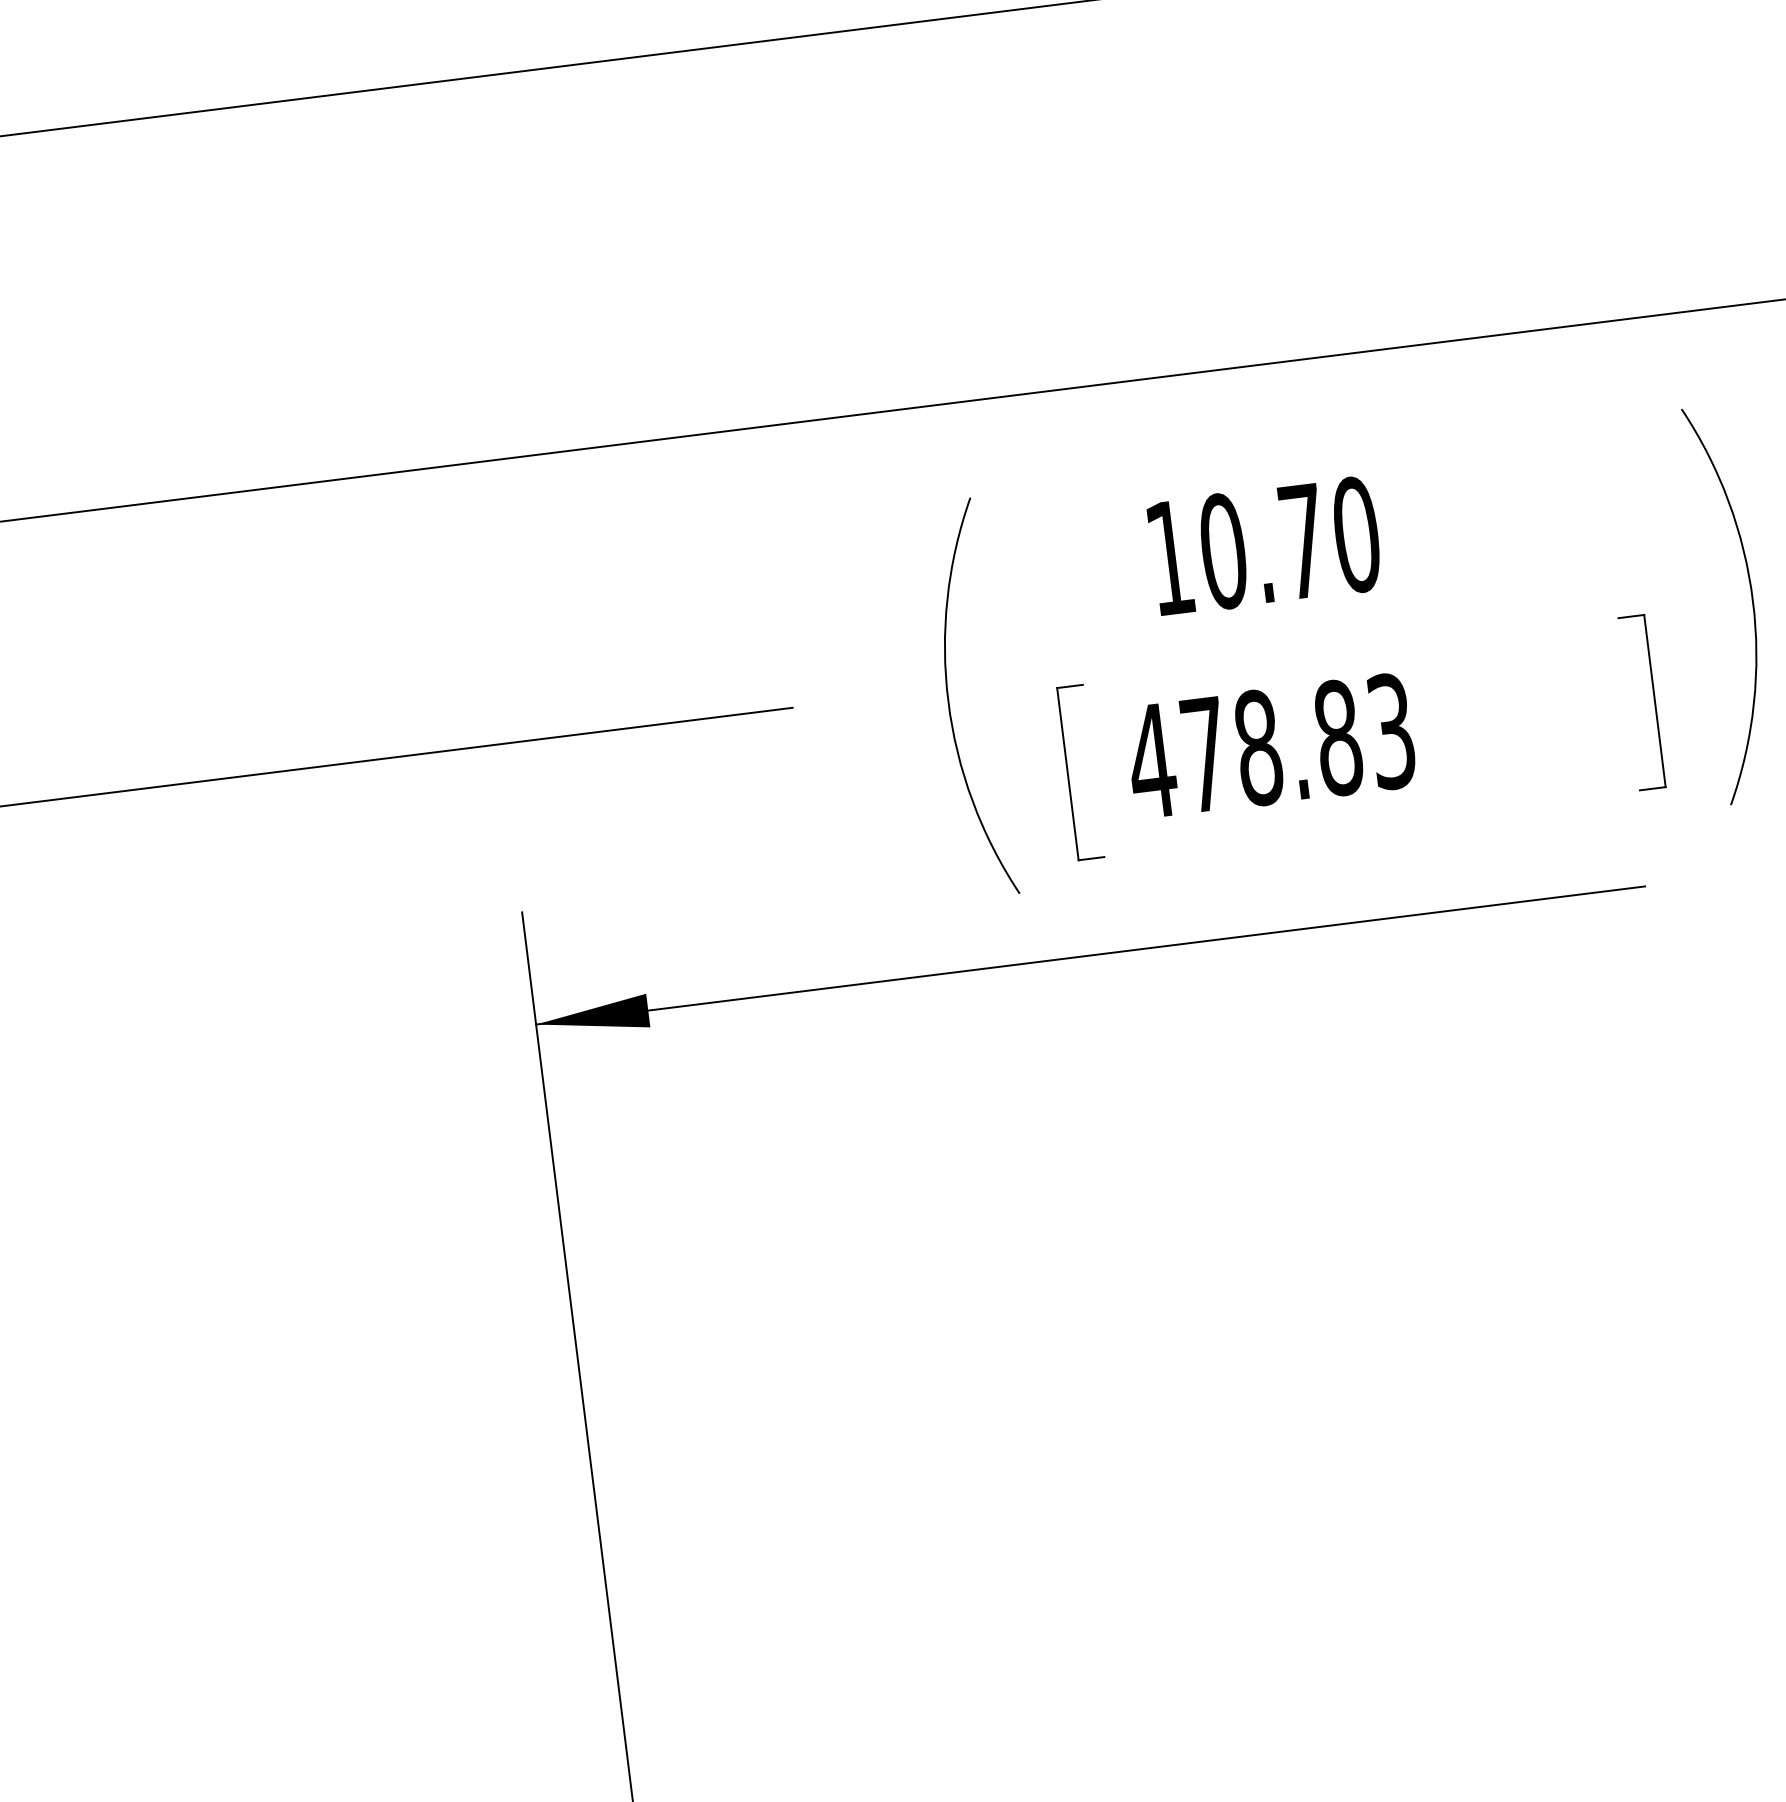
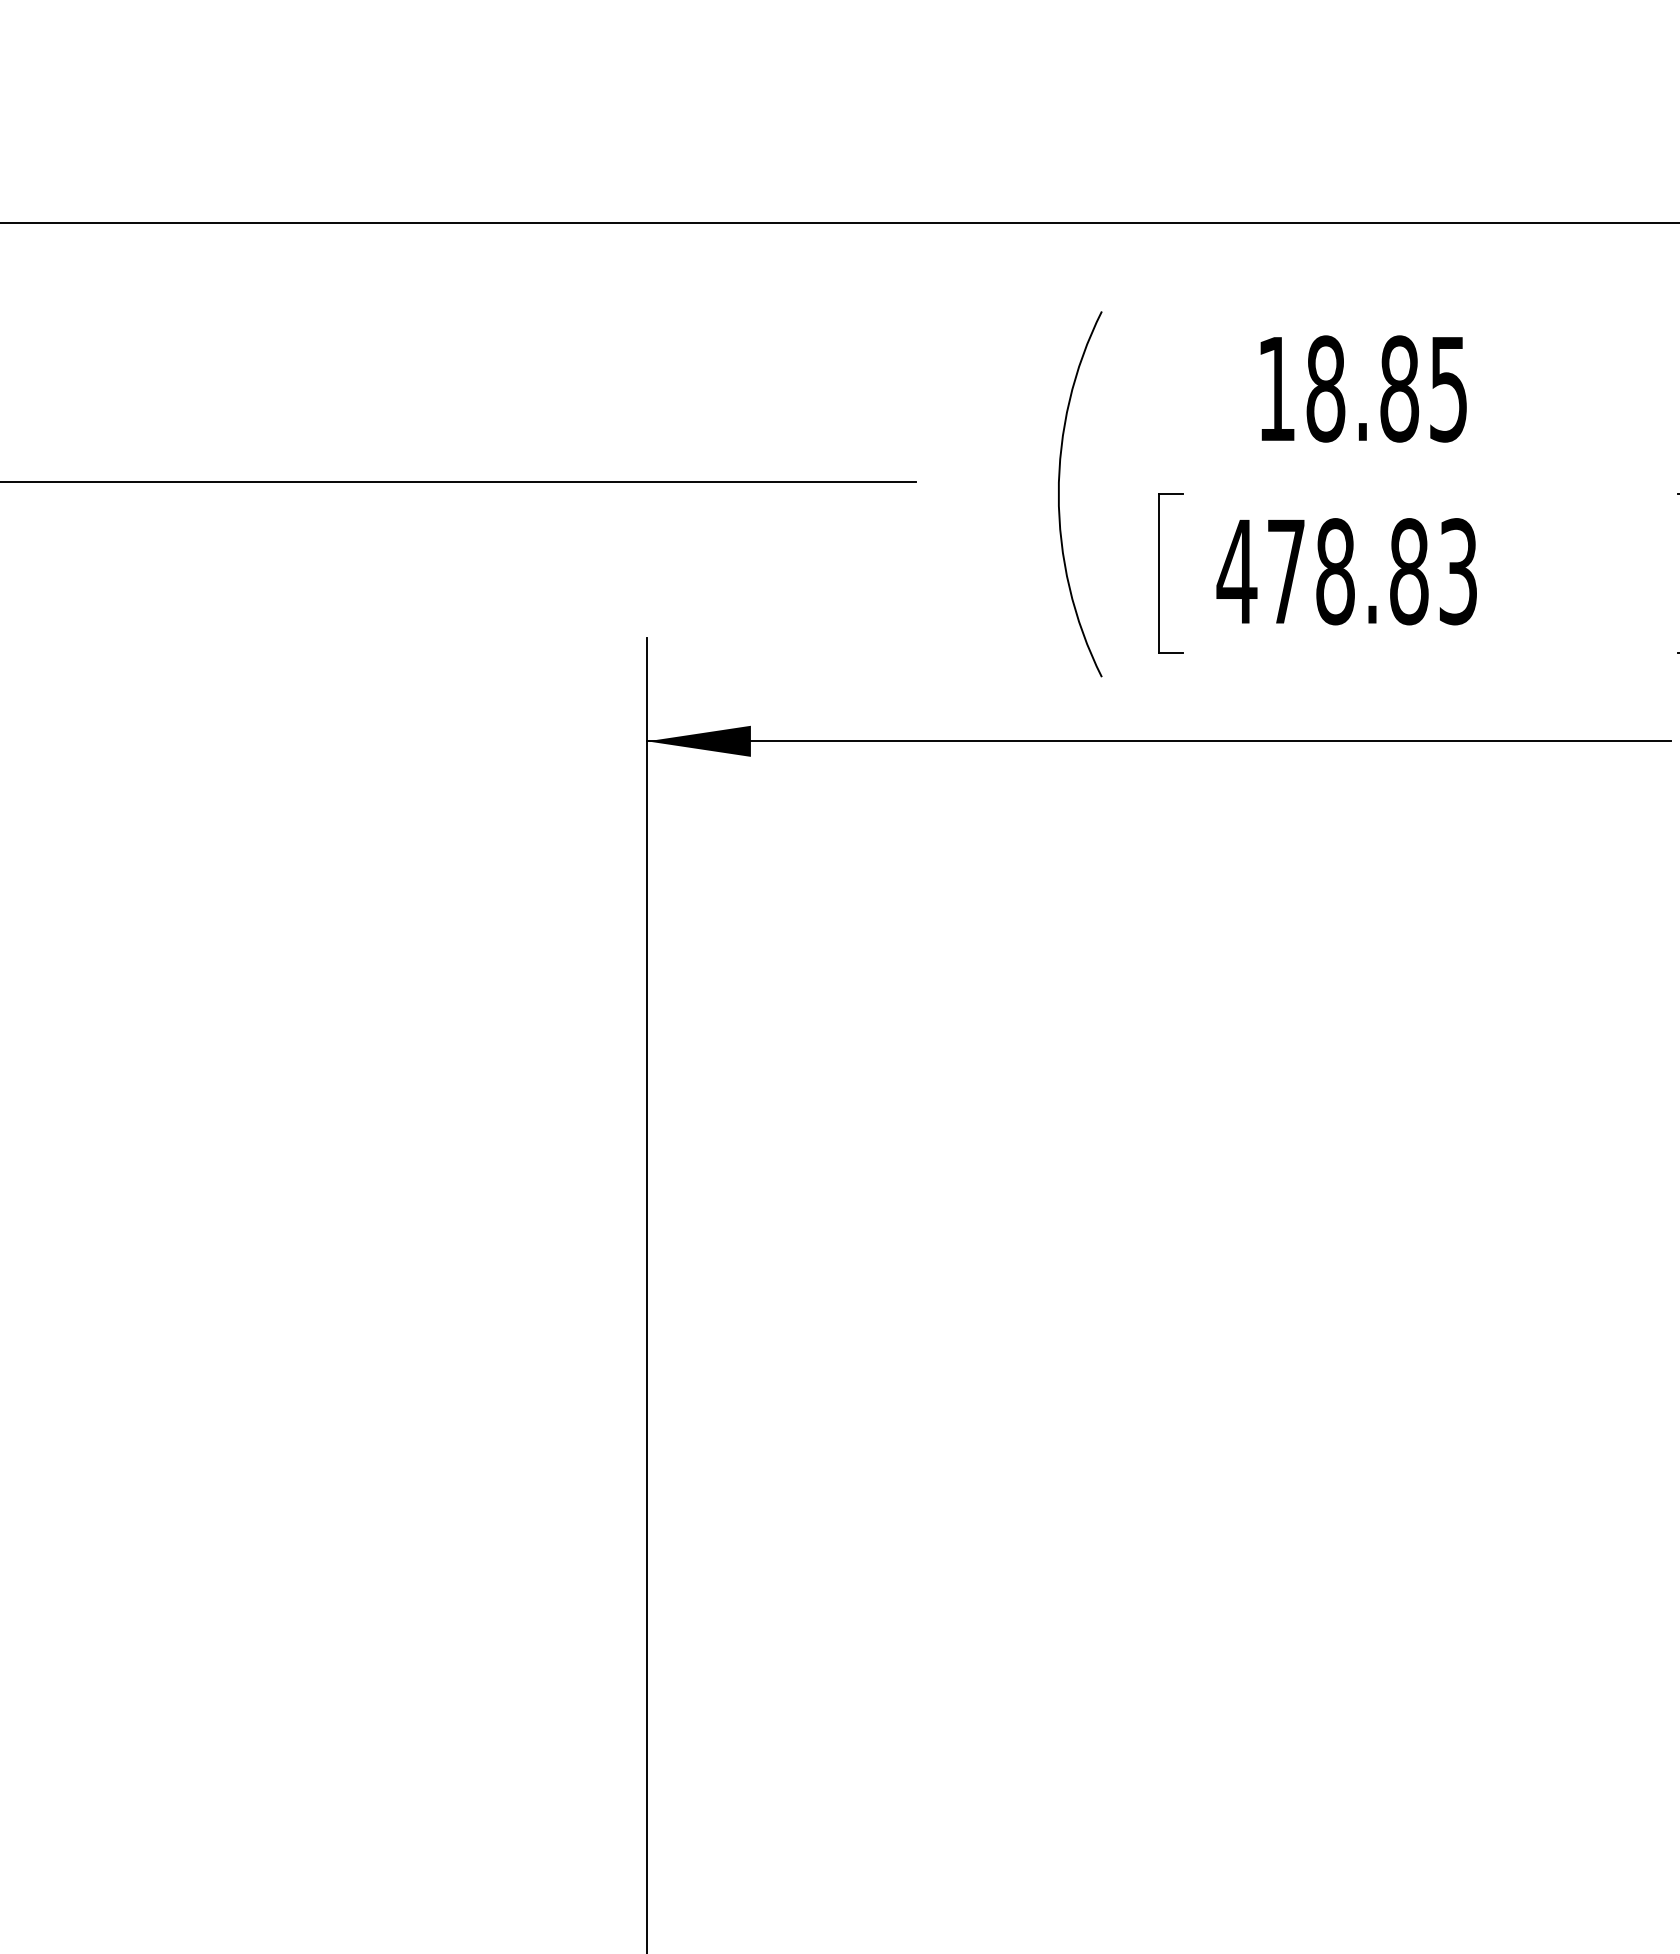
text: (1290, 542) -> (1387, 388), 10.70 -> 18.85

